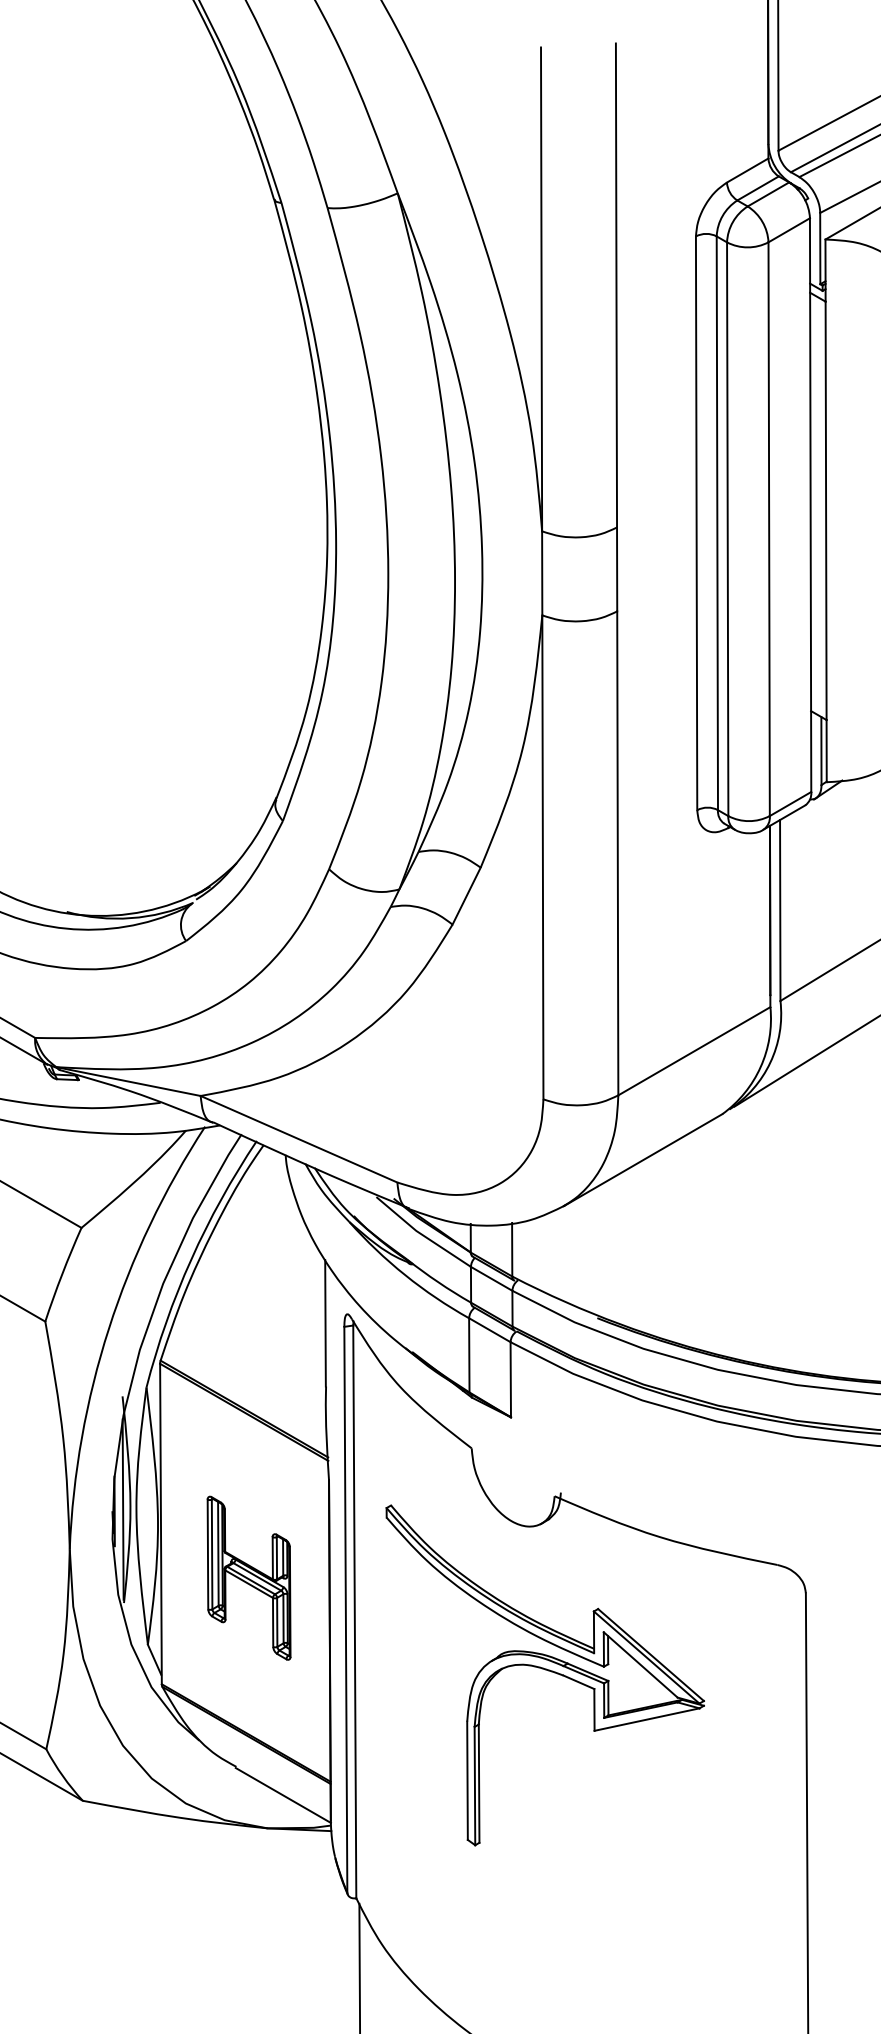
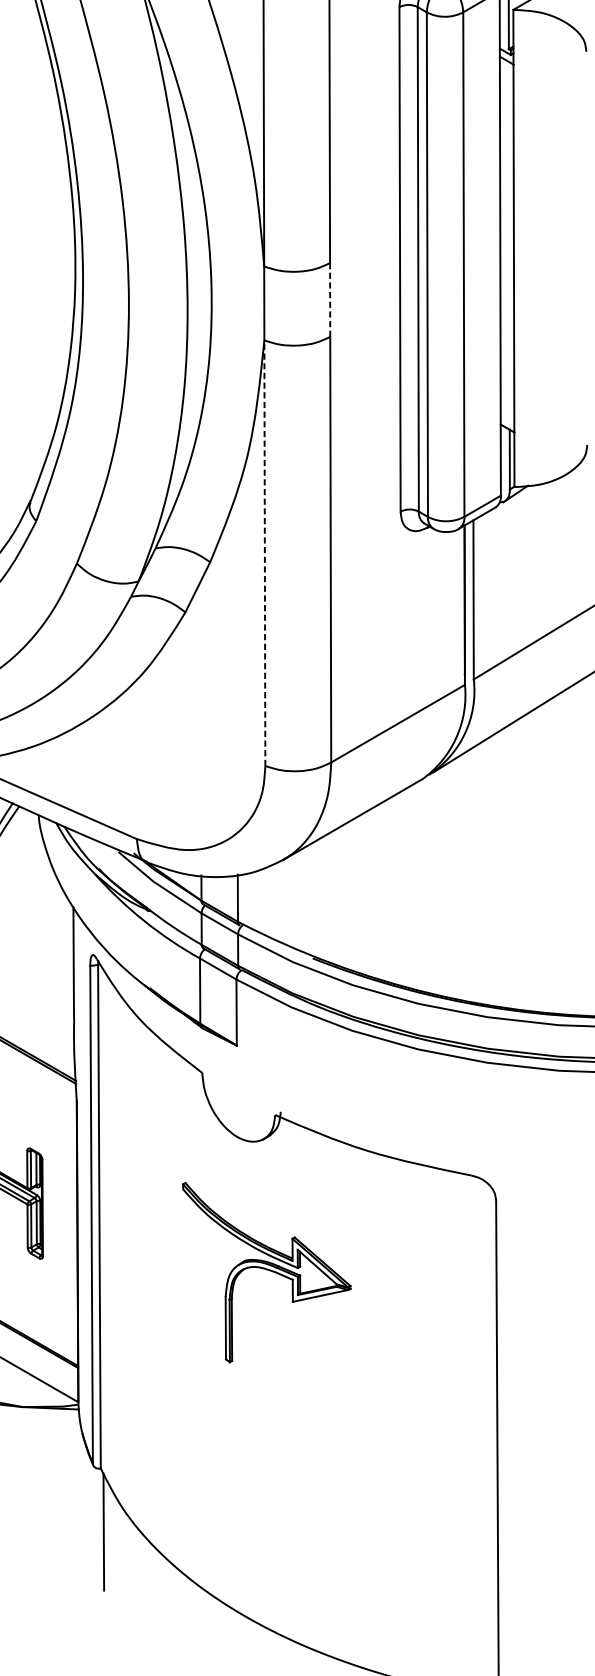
line: (617, 569) -> (330, 300), solid -> dashed
line: (542, 857) -> (264, 553), solid -> dashed
part: (544, 1675) -> (266, 1272), size x0.6

